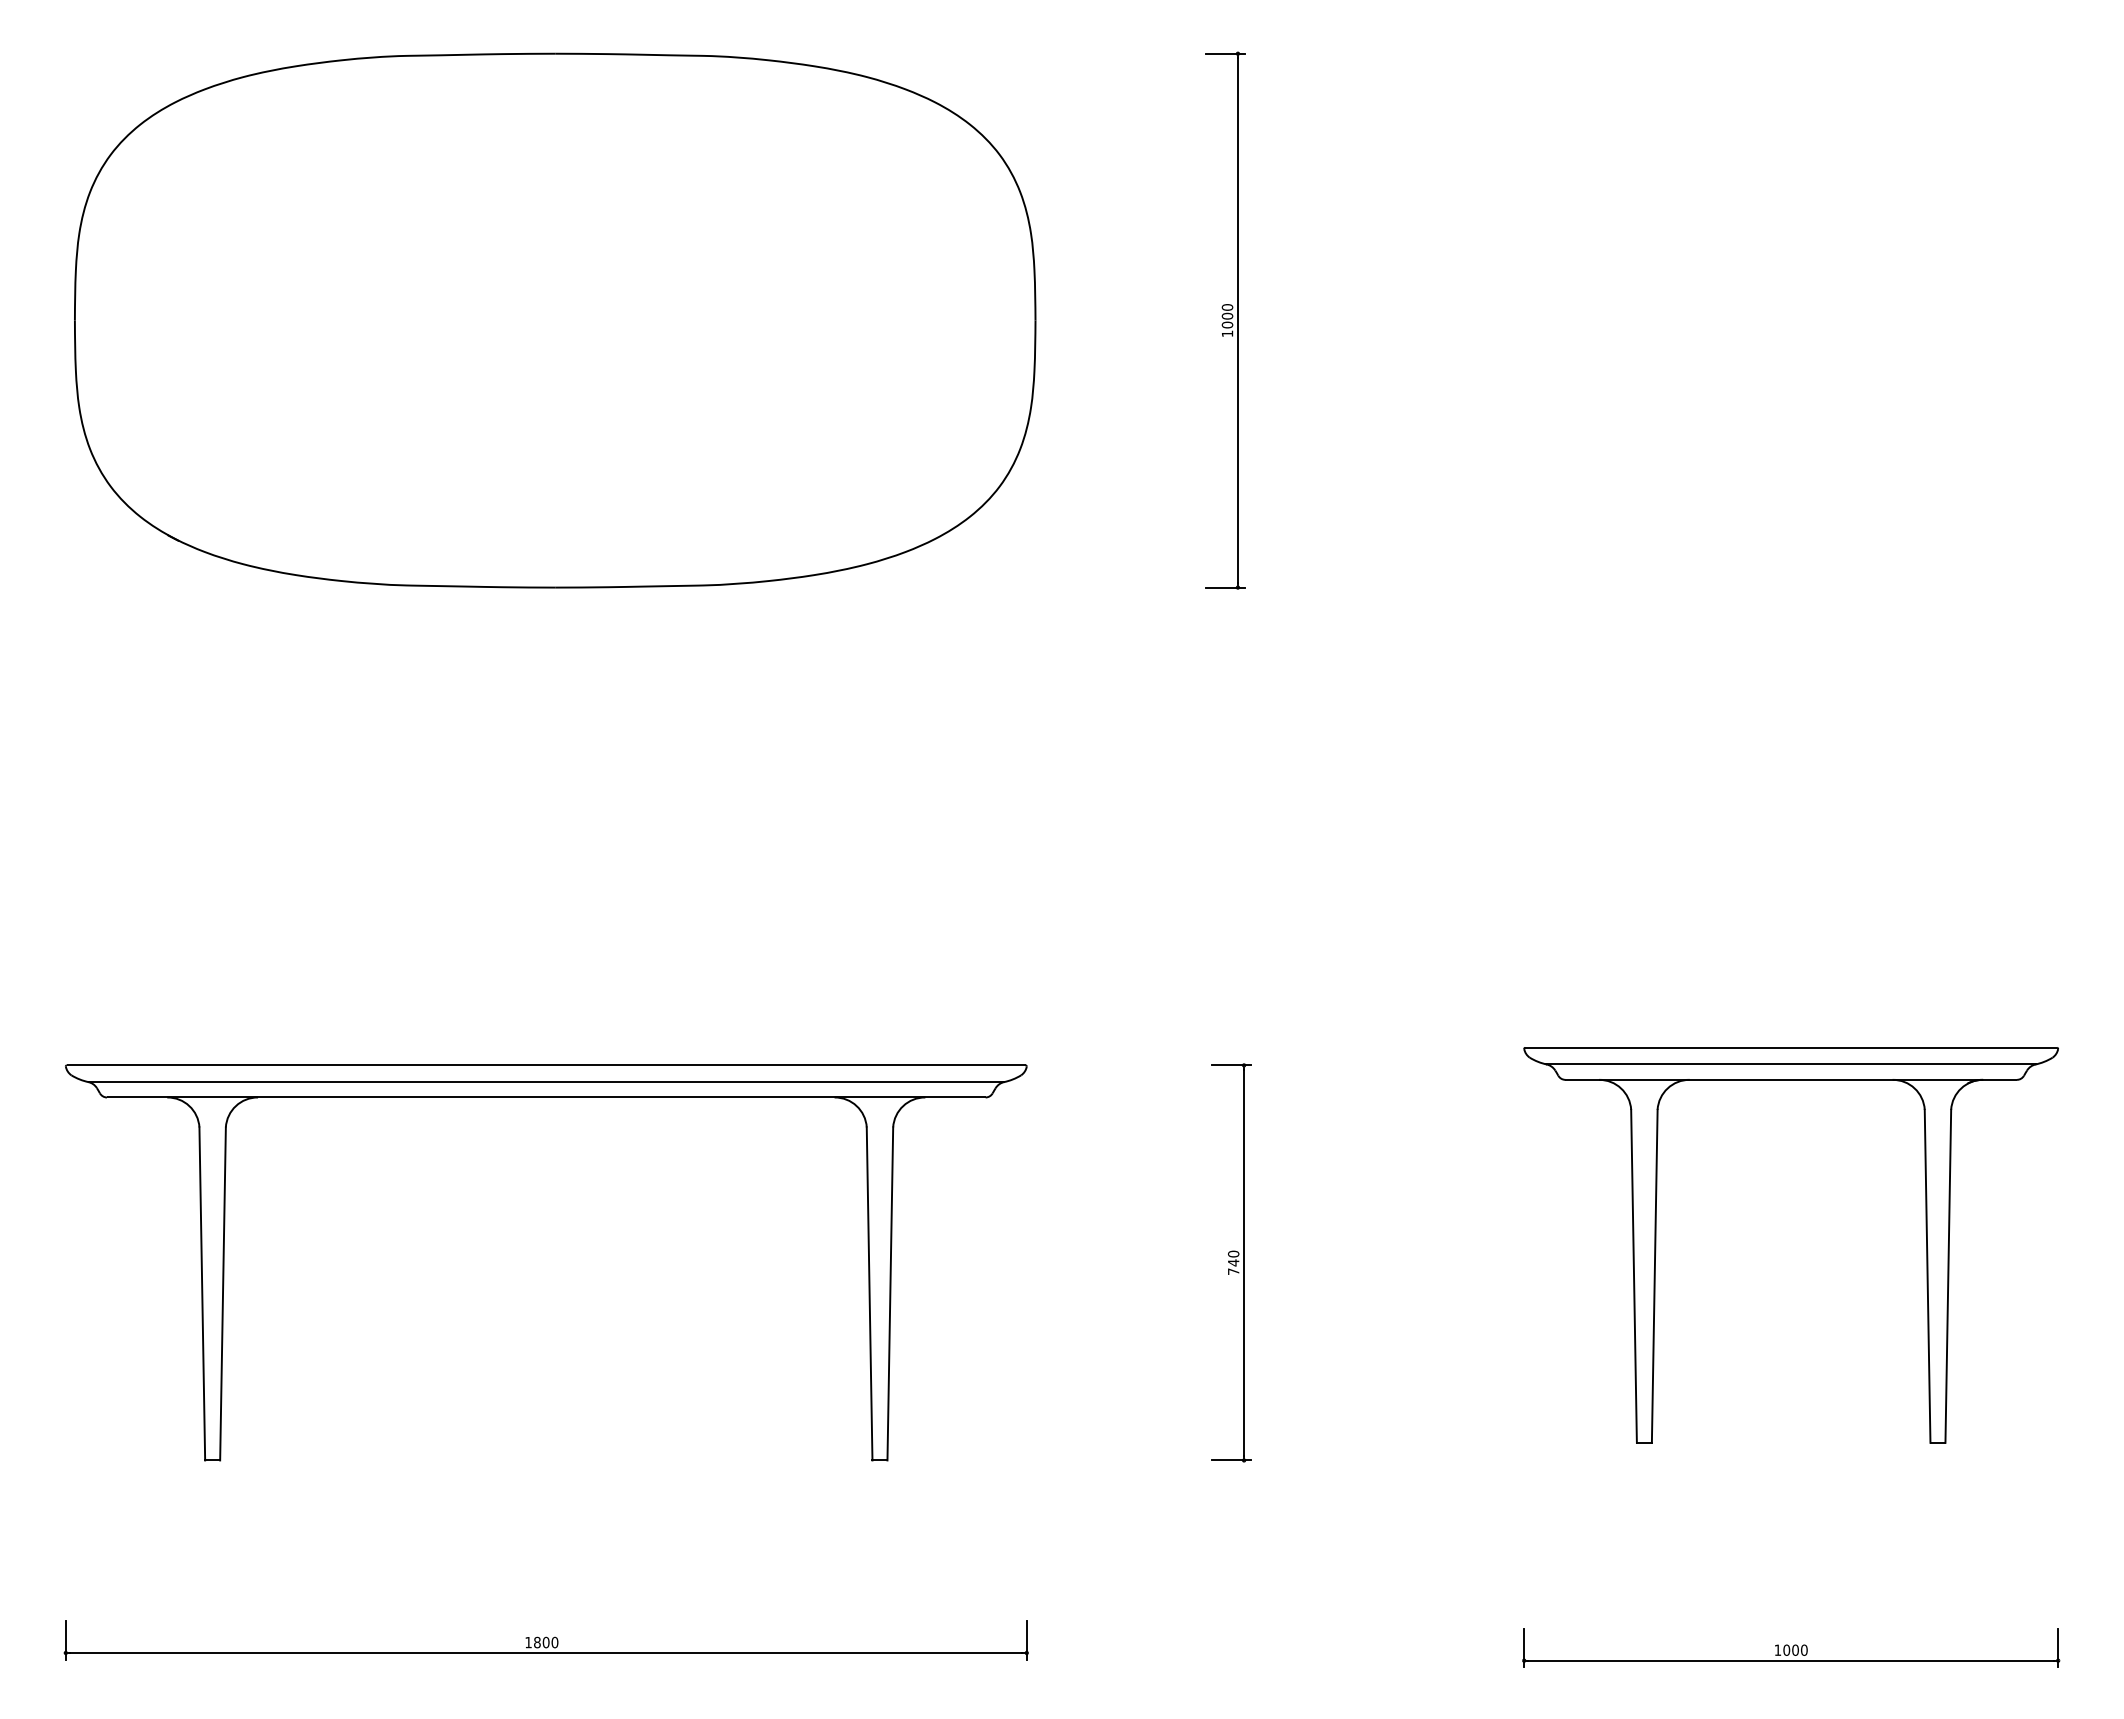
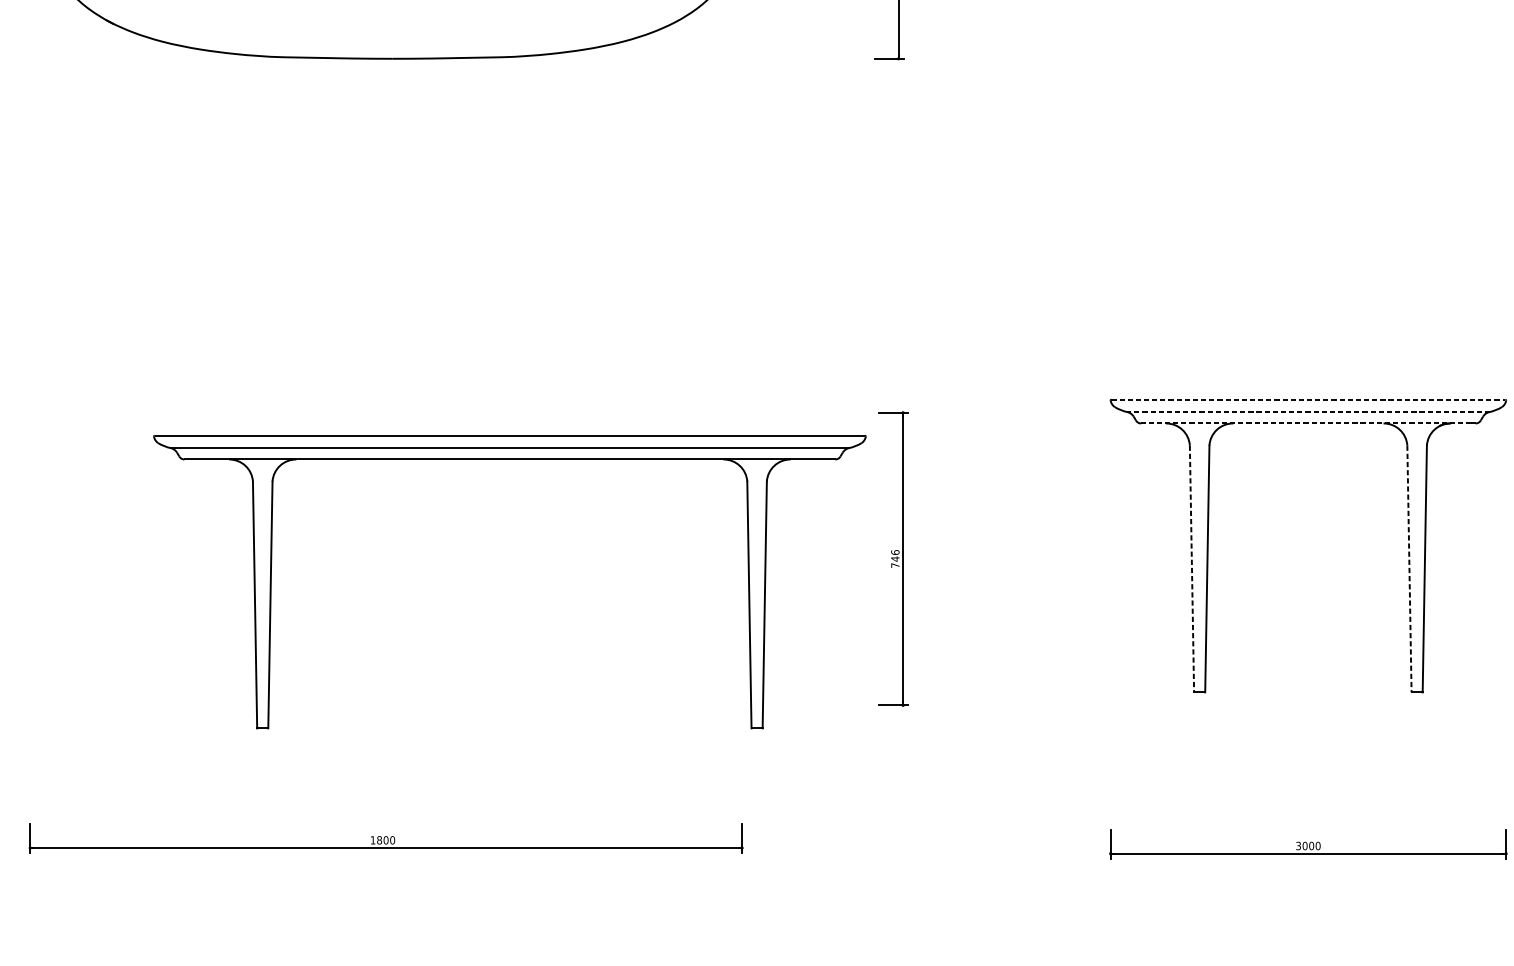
line: (1791, 1047) -> (1308, 399), solid -> dashed
line: (1791, 1064) -> (1308, 412), solid -> dashed
line: (1790, 1079) -> (1307, 423), solid -> dashed
part: (546, 1097) -> (510, 459), moved
text: (1233, 1253) -> (895, 552), 740 -> 746
line: (1634, 1276) -> (1192, 569), solid -> dashed
line: (1927, 1276) -> (1409, 569), solid -> dashed
text: (1777, 1649) -> (1298, 845), 1000 -> 3000

